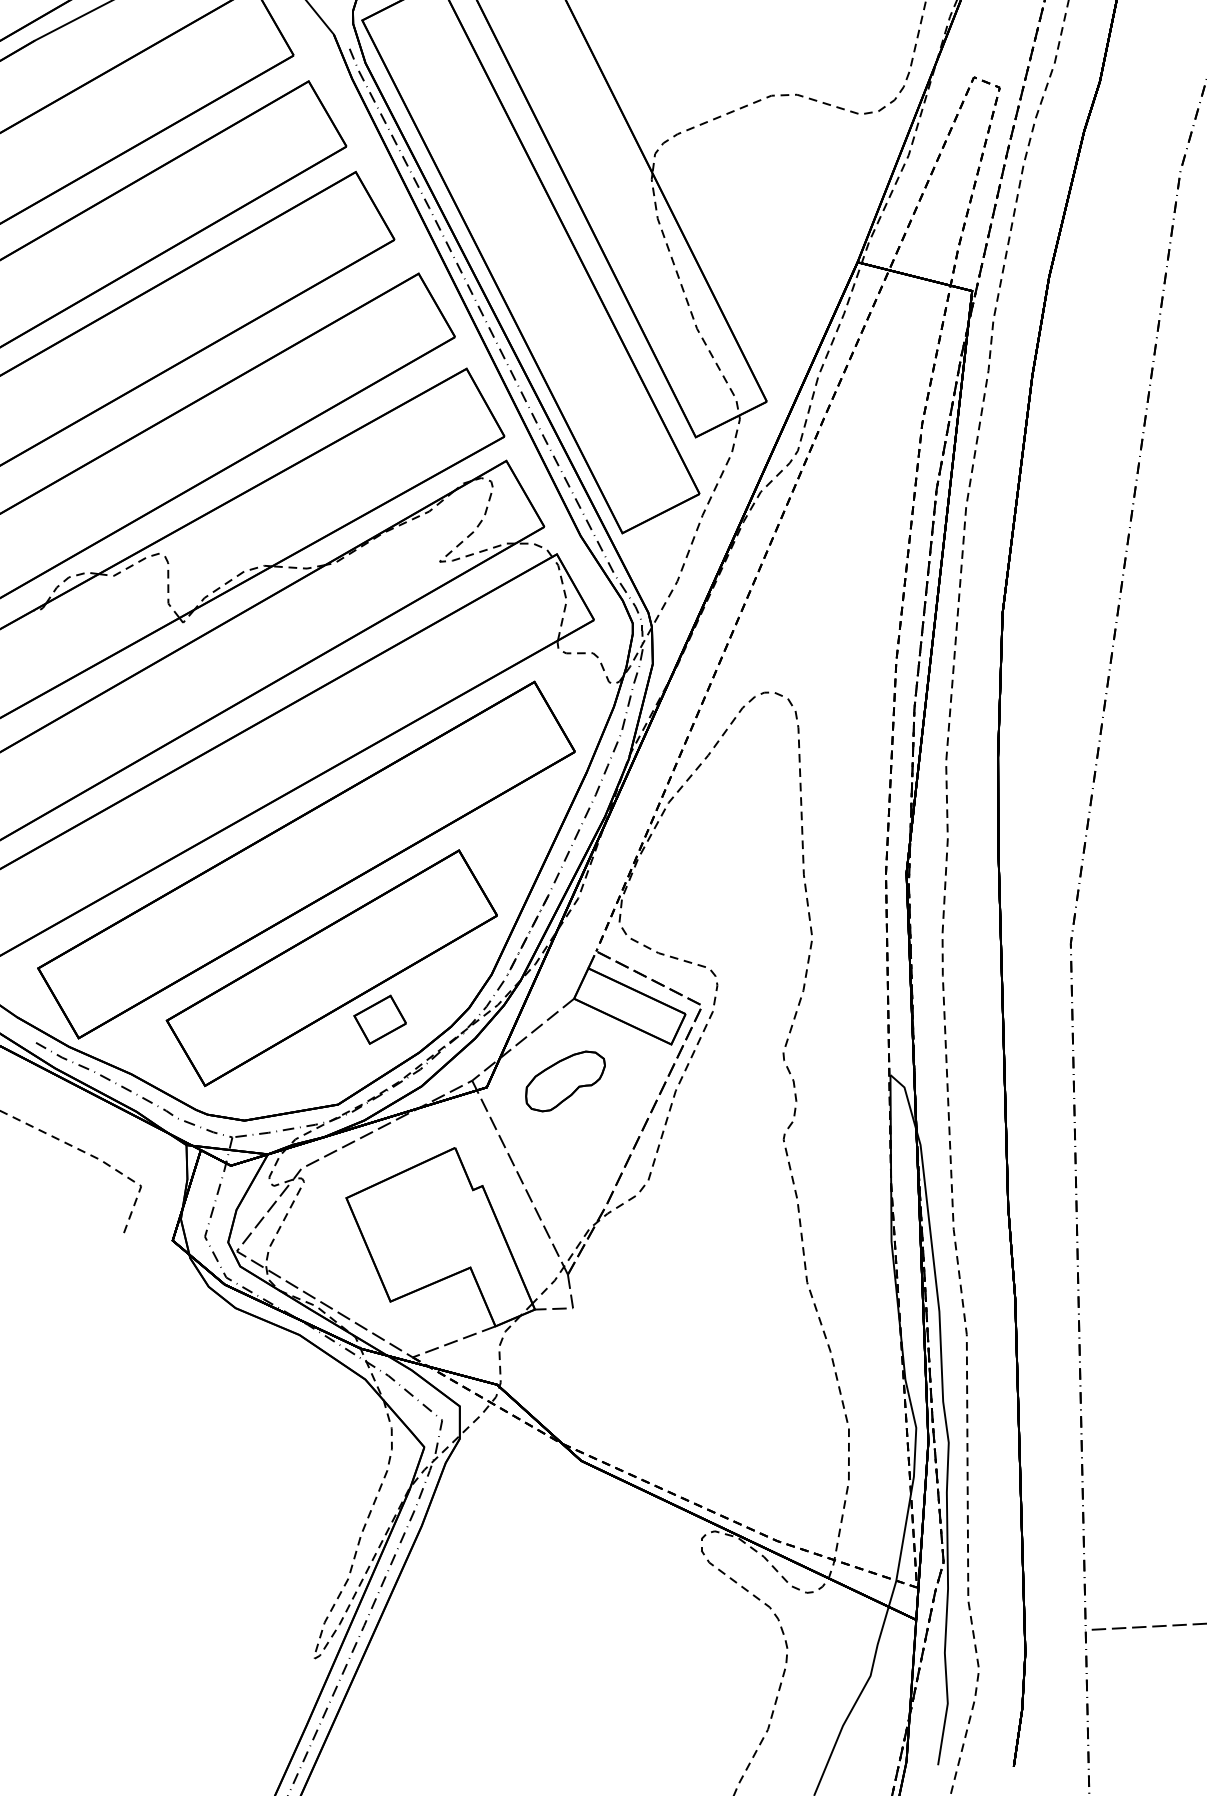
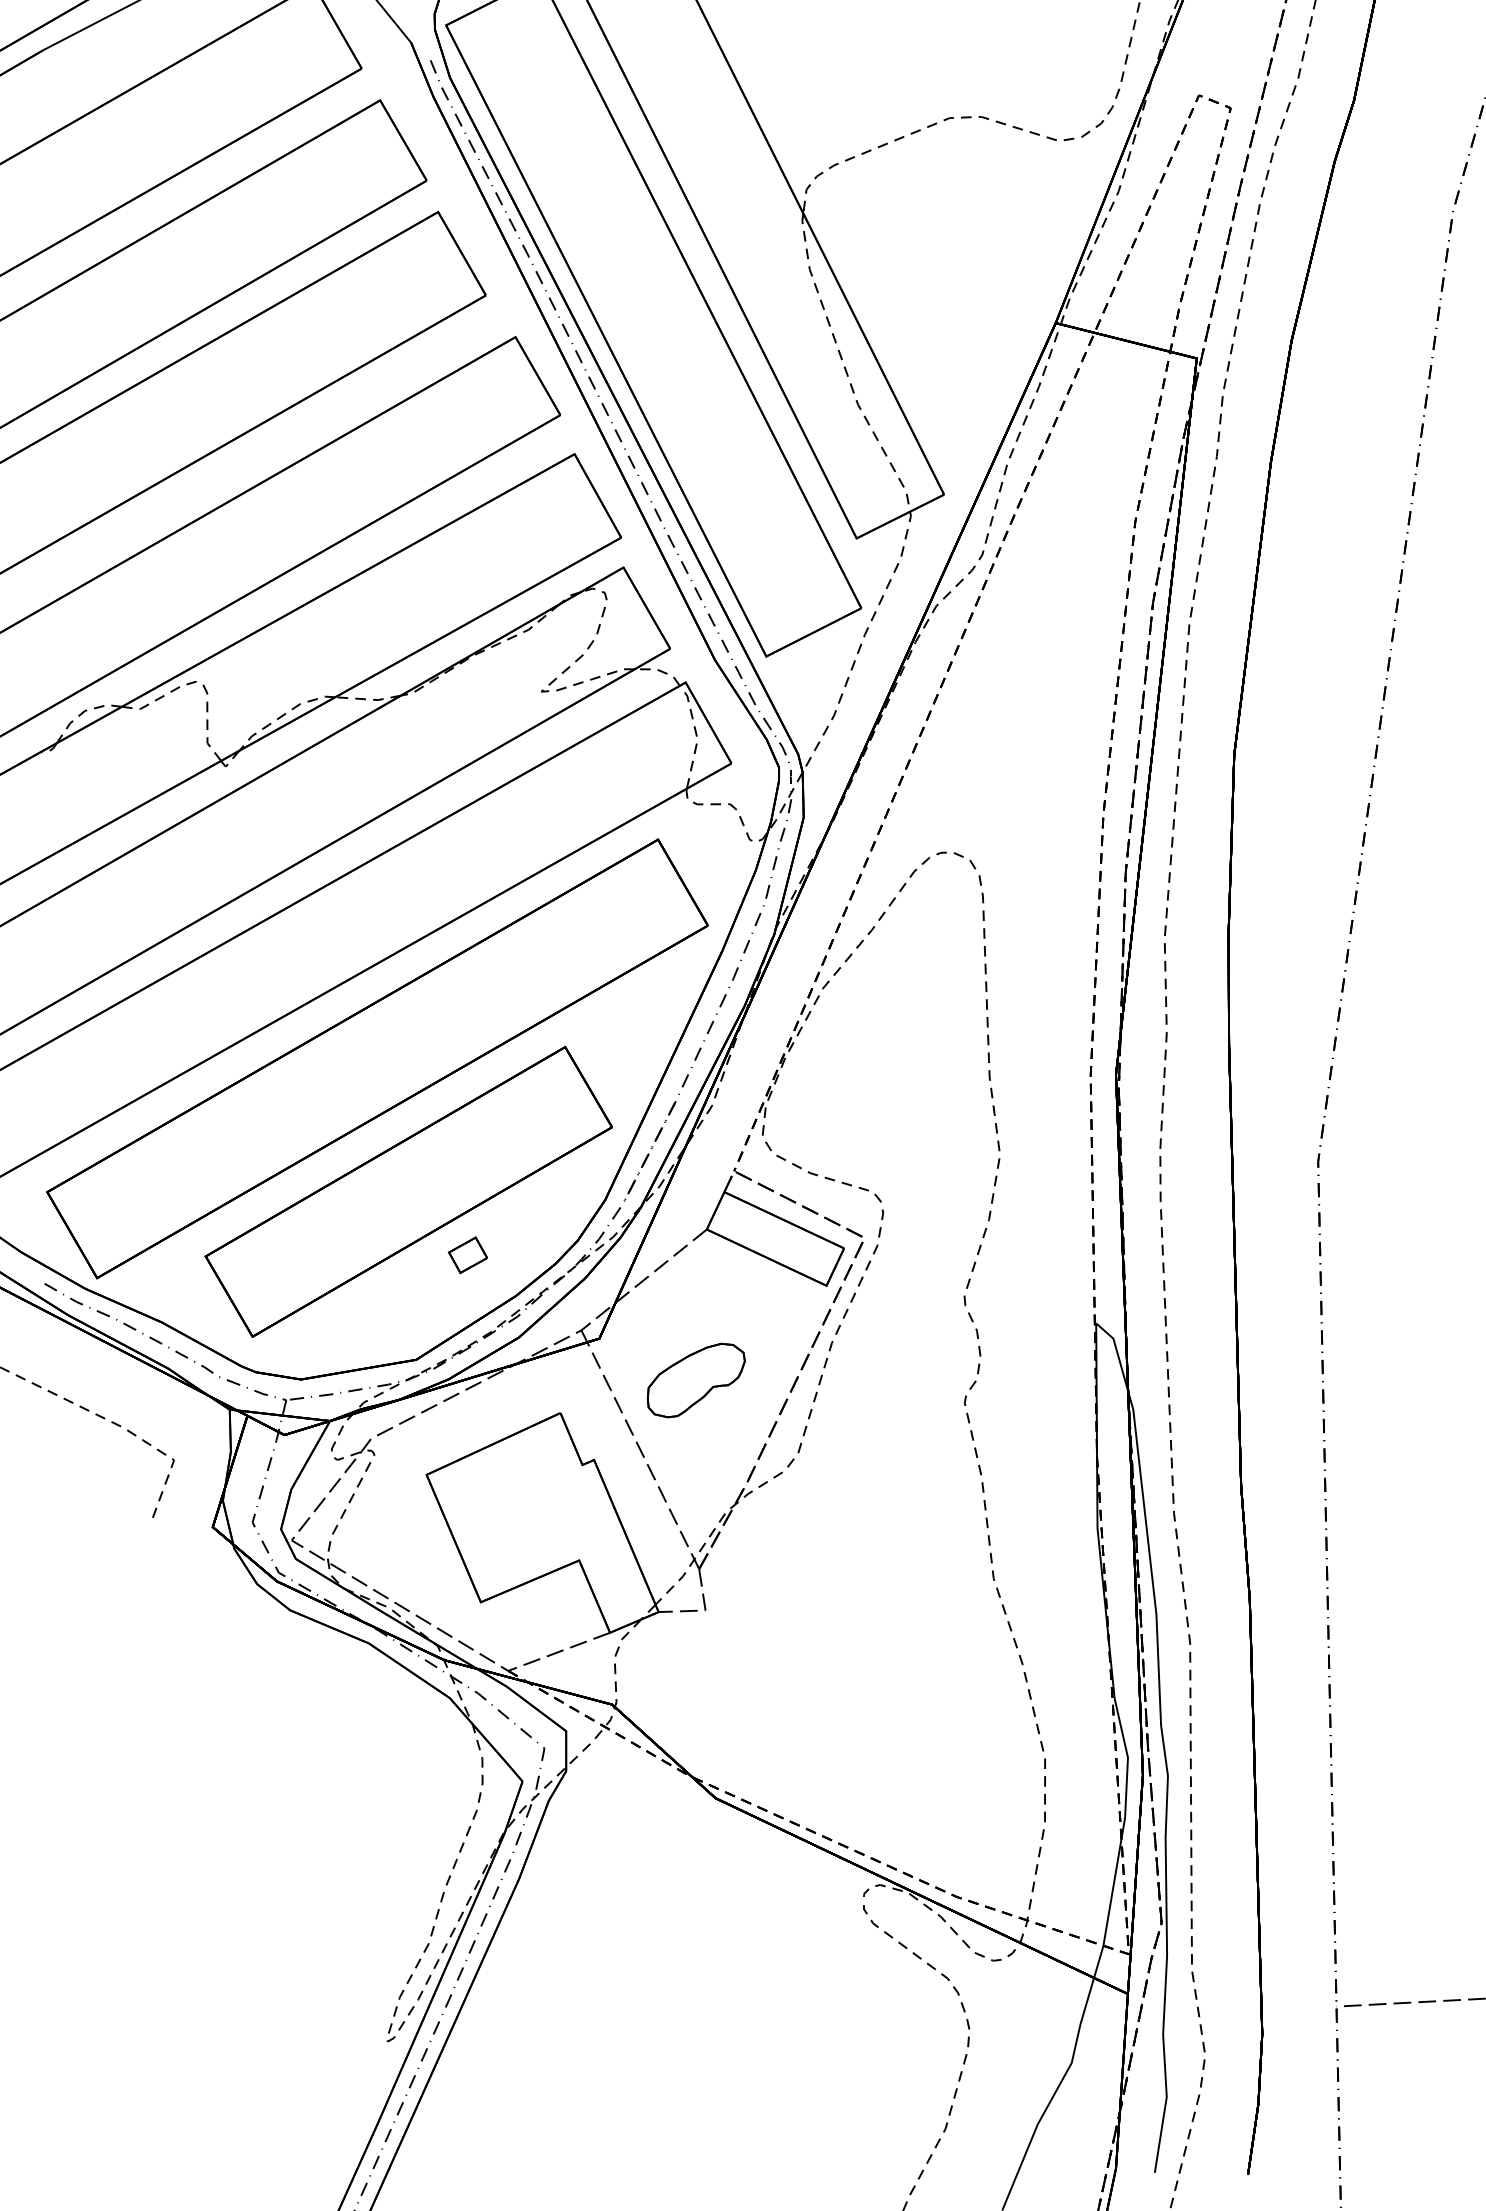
part: (379, 1019) -> (467, 1255), size x0.6
part: (565, 1081) -> (696, 1380), moved

